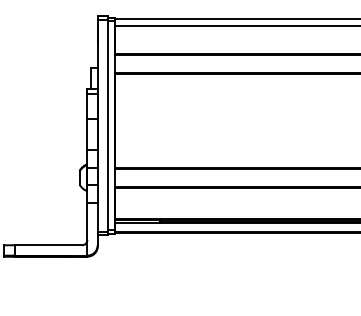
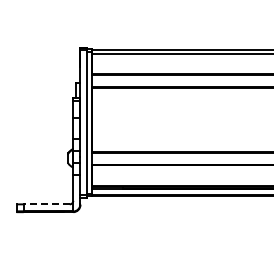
line: (48, 245) -> (46, 204), solid -> dashed

